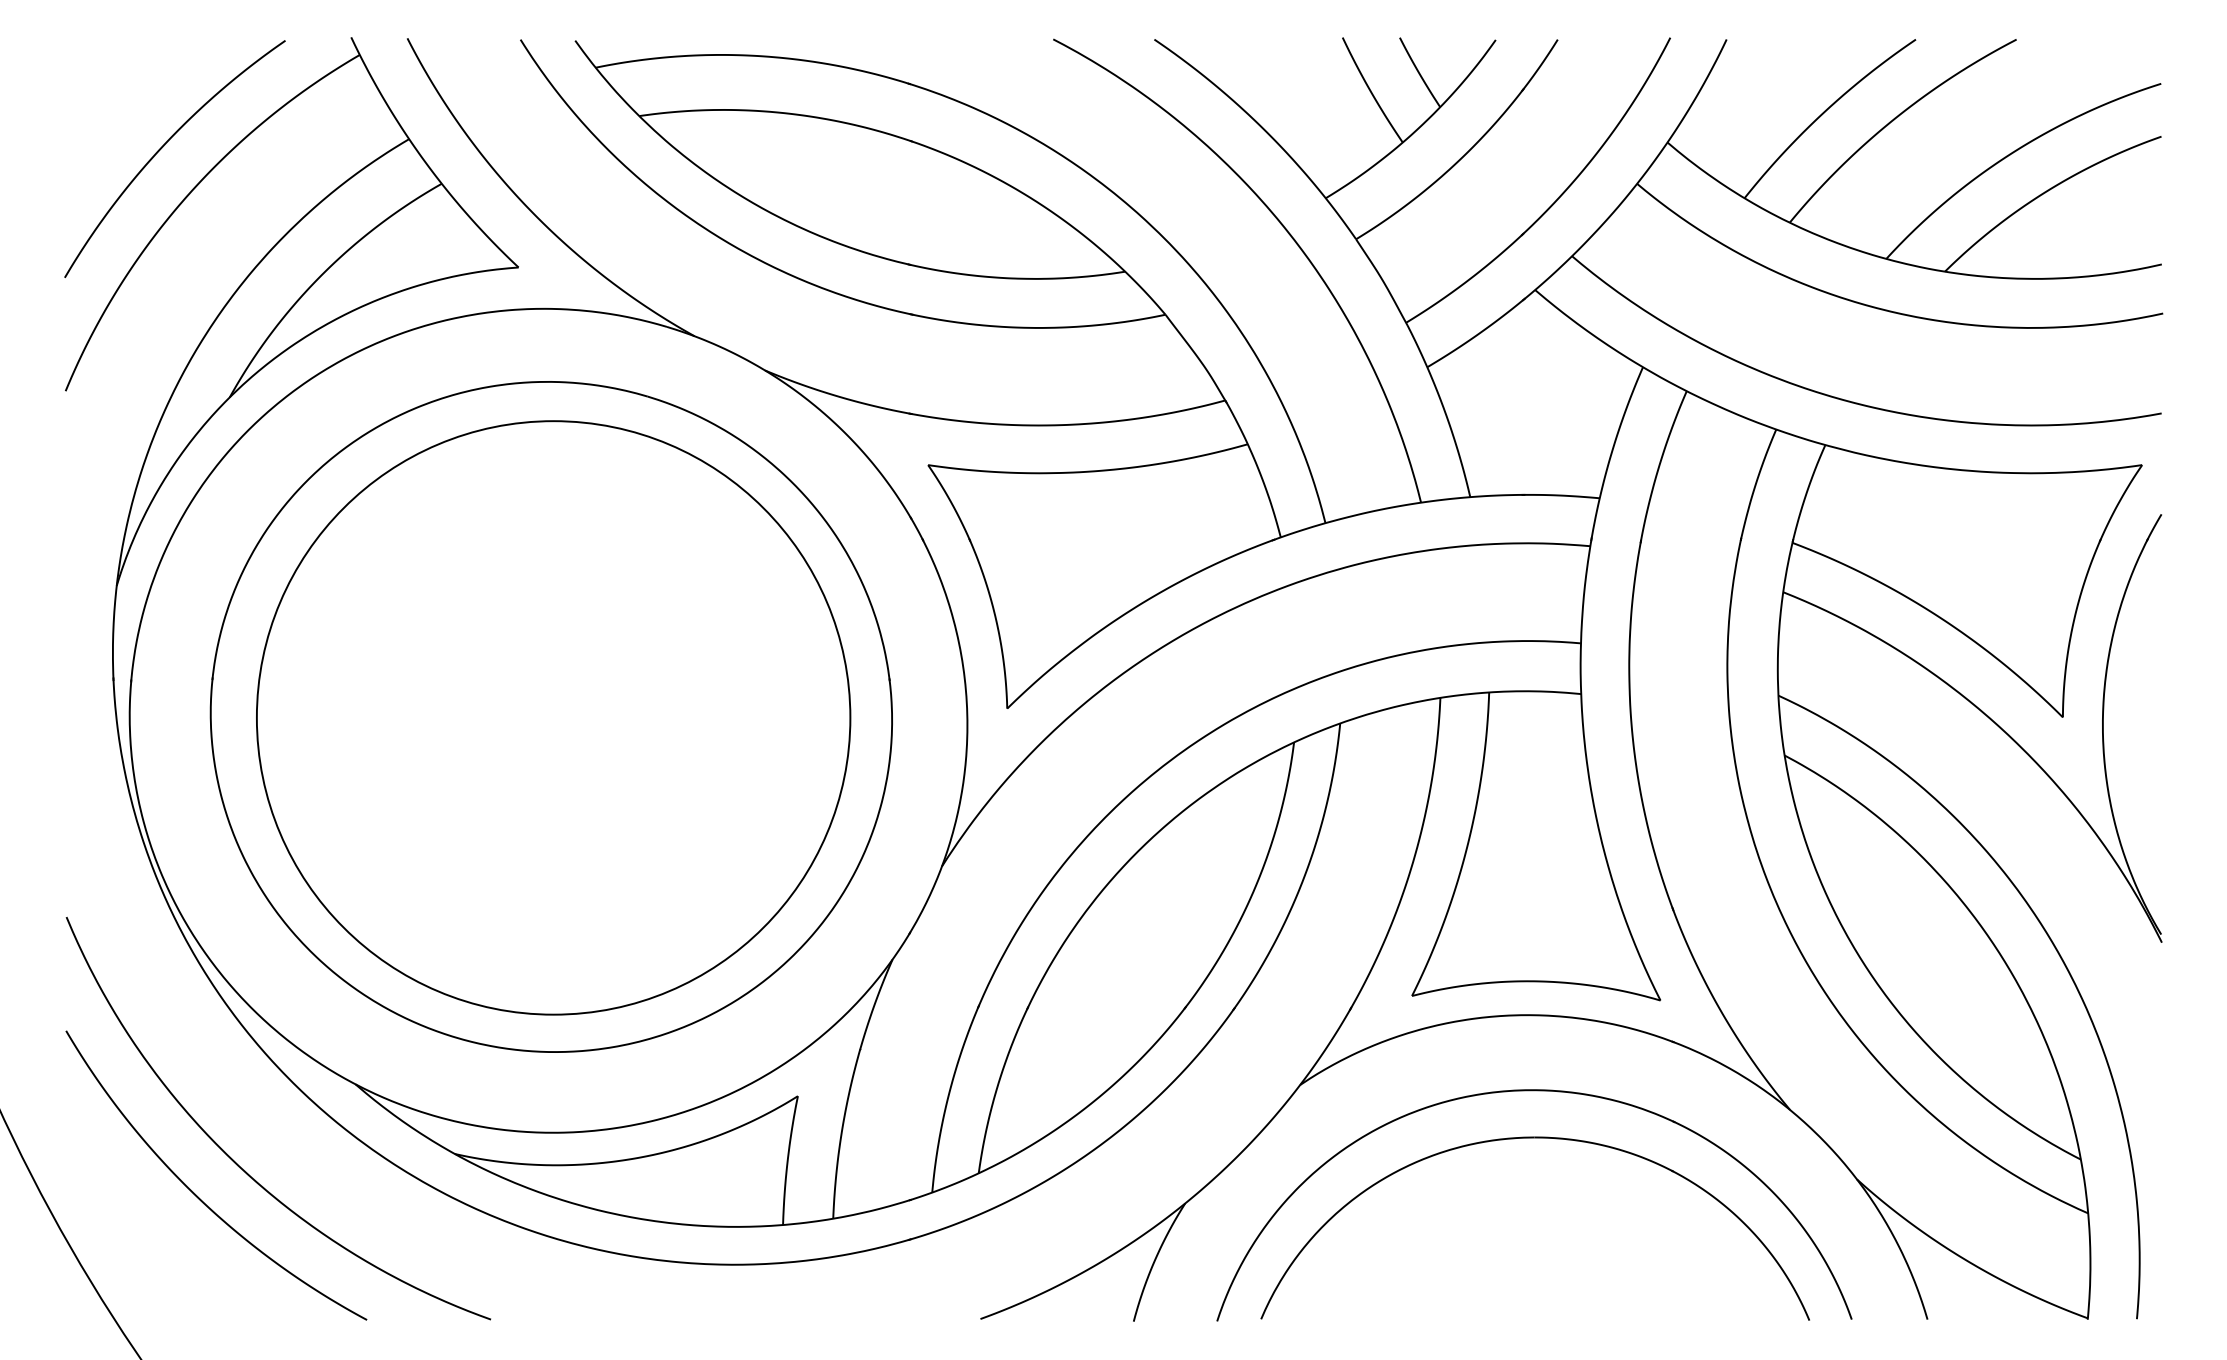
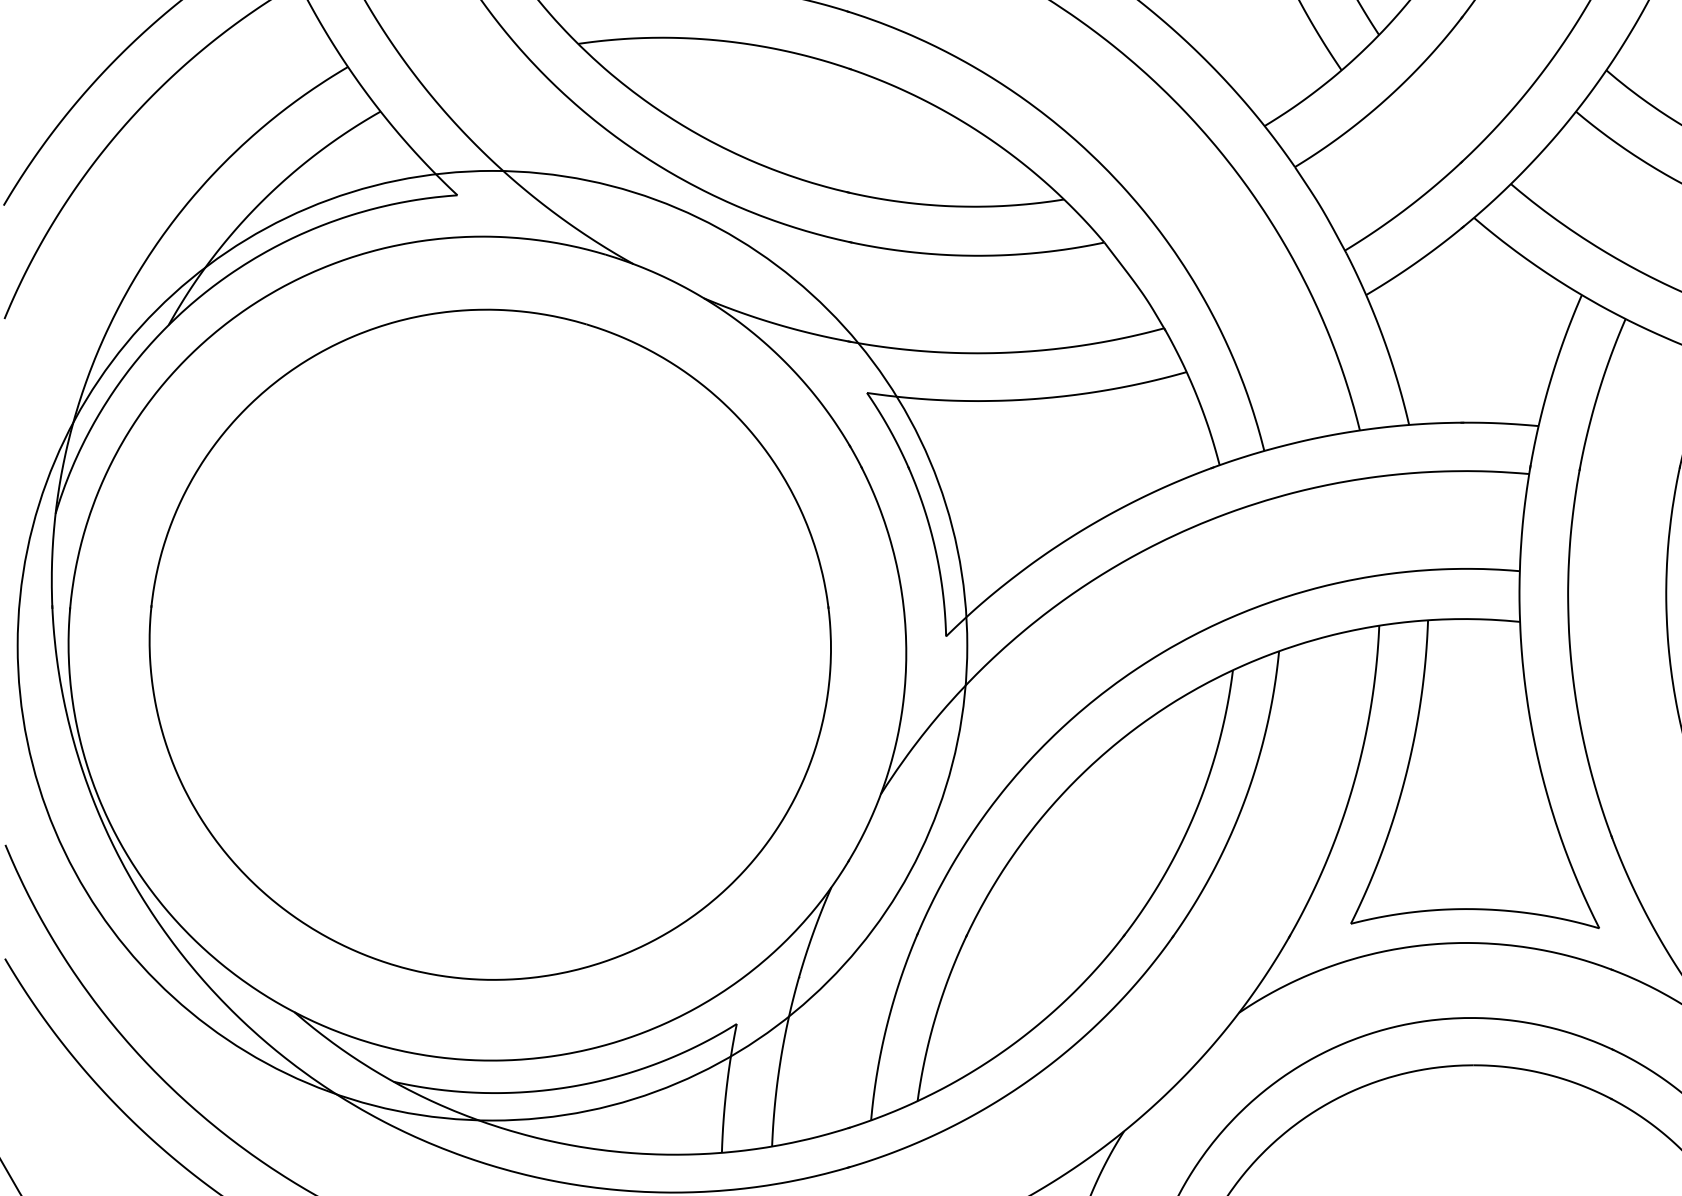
circle: (553, 717) -> (492, 645), size x1.6

